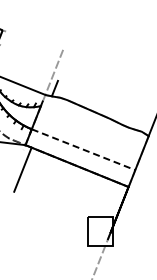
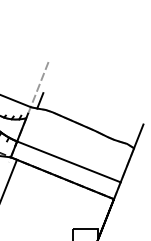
line: (83, 149) -> (68, 161), dashed -> solid

